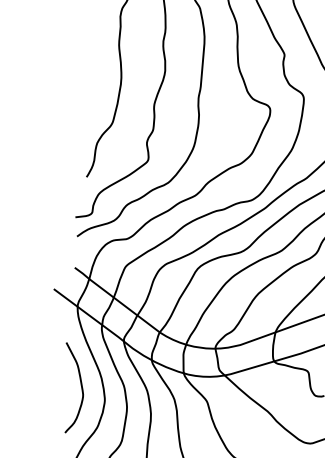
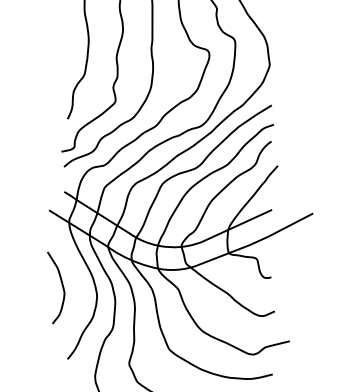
curve: (80, 385) -> (61, 285), moved

